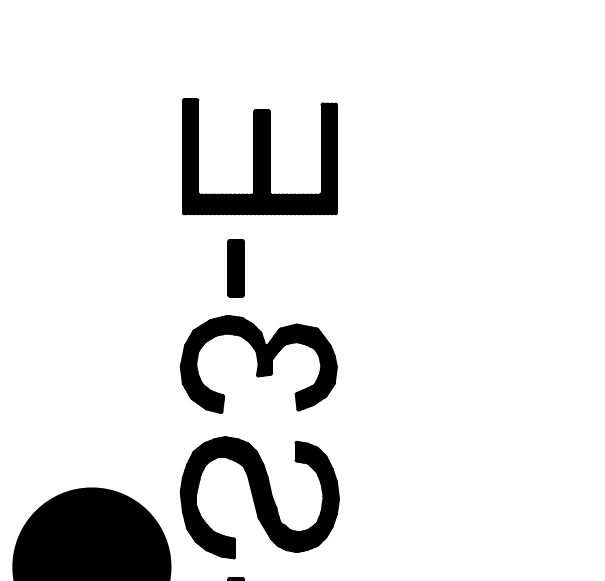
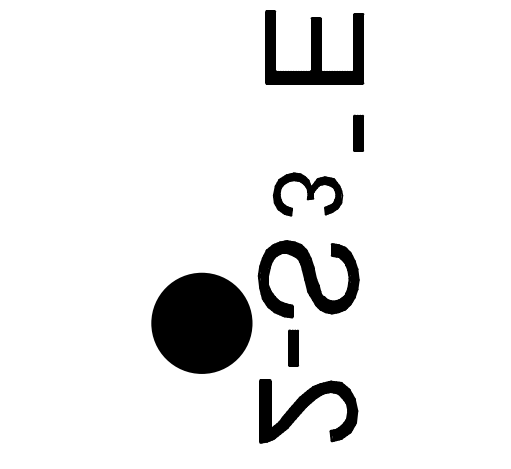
part: (259, 156) -> (314, 47), moved
part: (235, 266) -> (358, 132), moved
part: (257, 364) -> (307, 194), size x0.7

